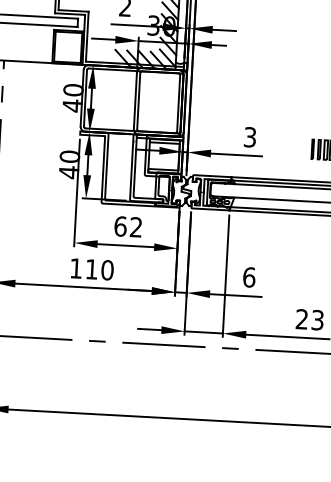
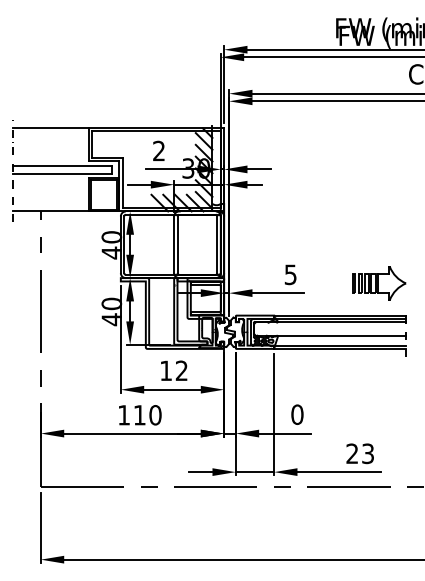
text: (249, 137) -> (290, 274), 3 -> 5
text: (120, 226) -> (166, 370), 62 -> 12
text: (249, 277) -> (297, 414), 6 -> 0

